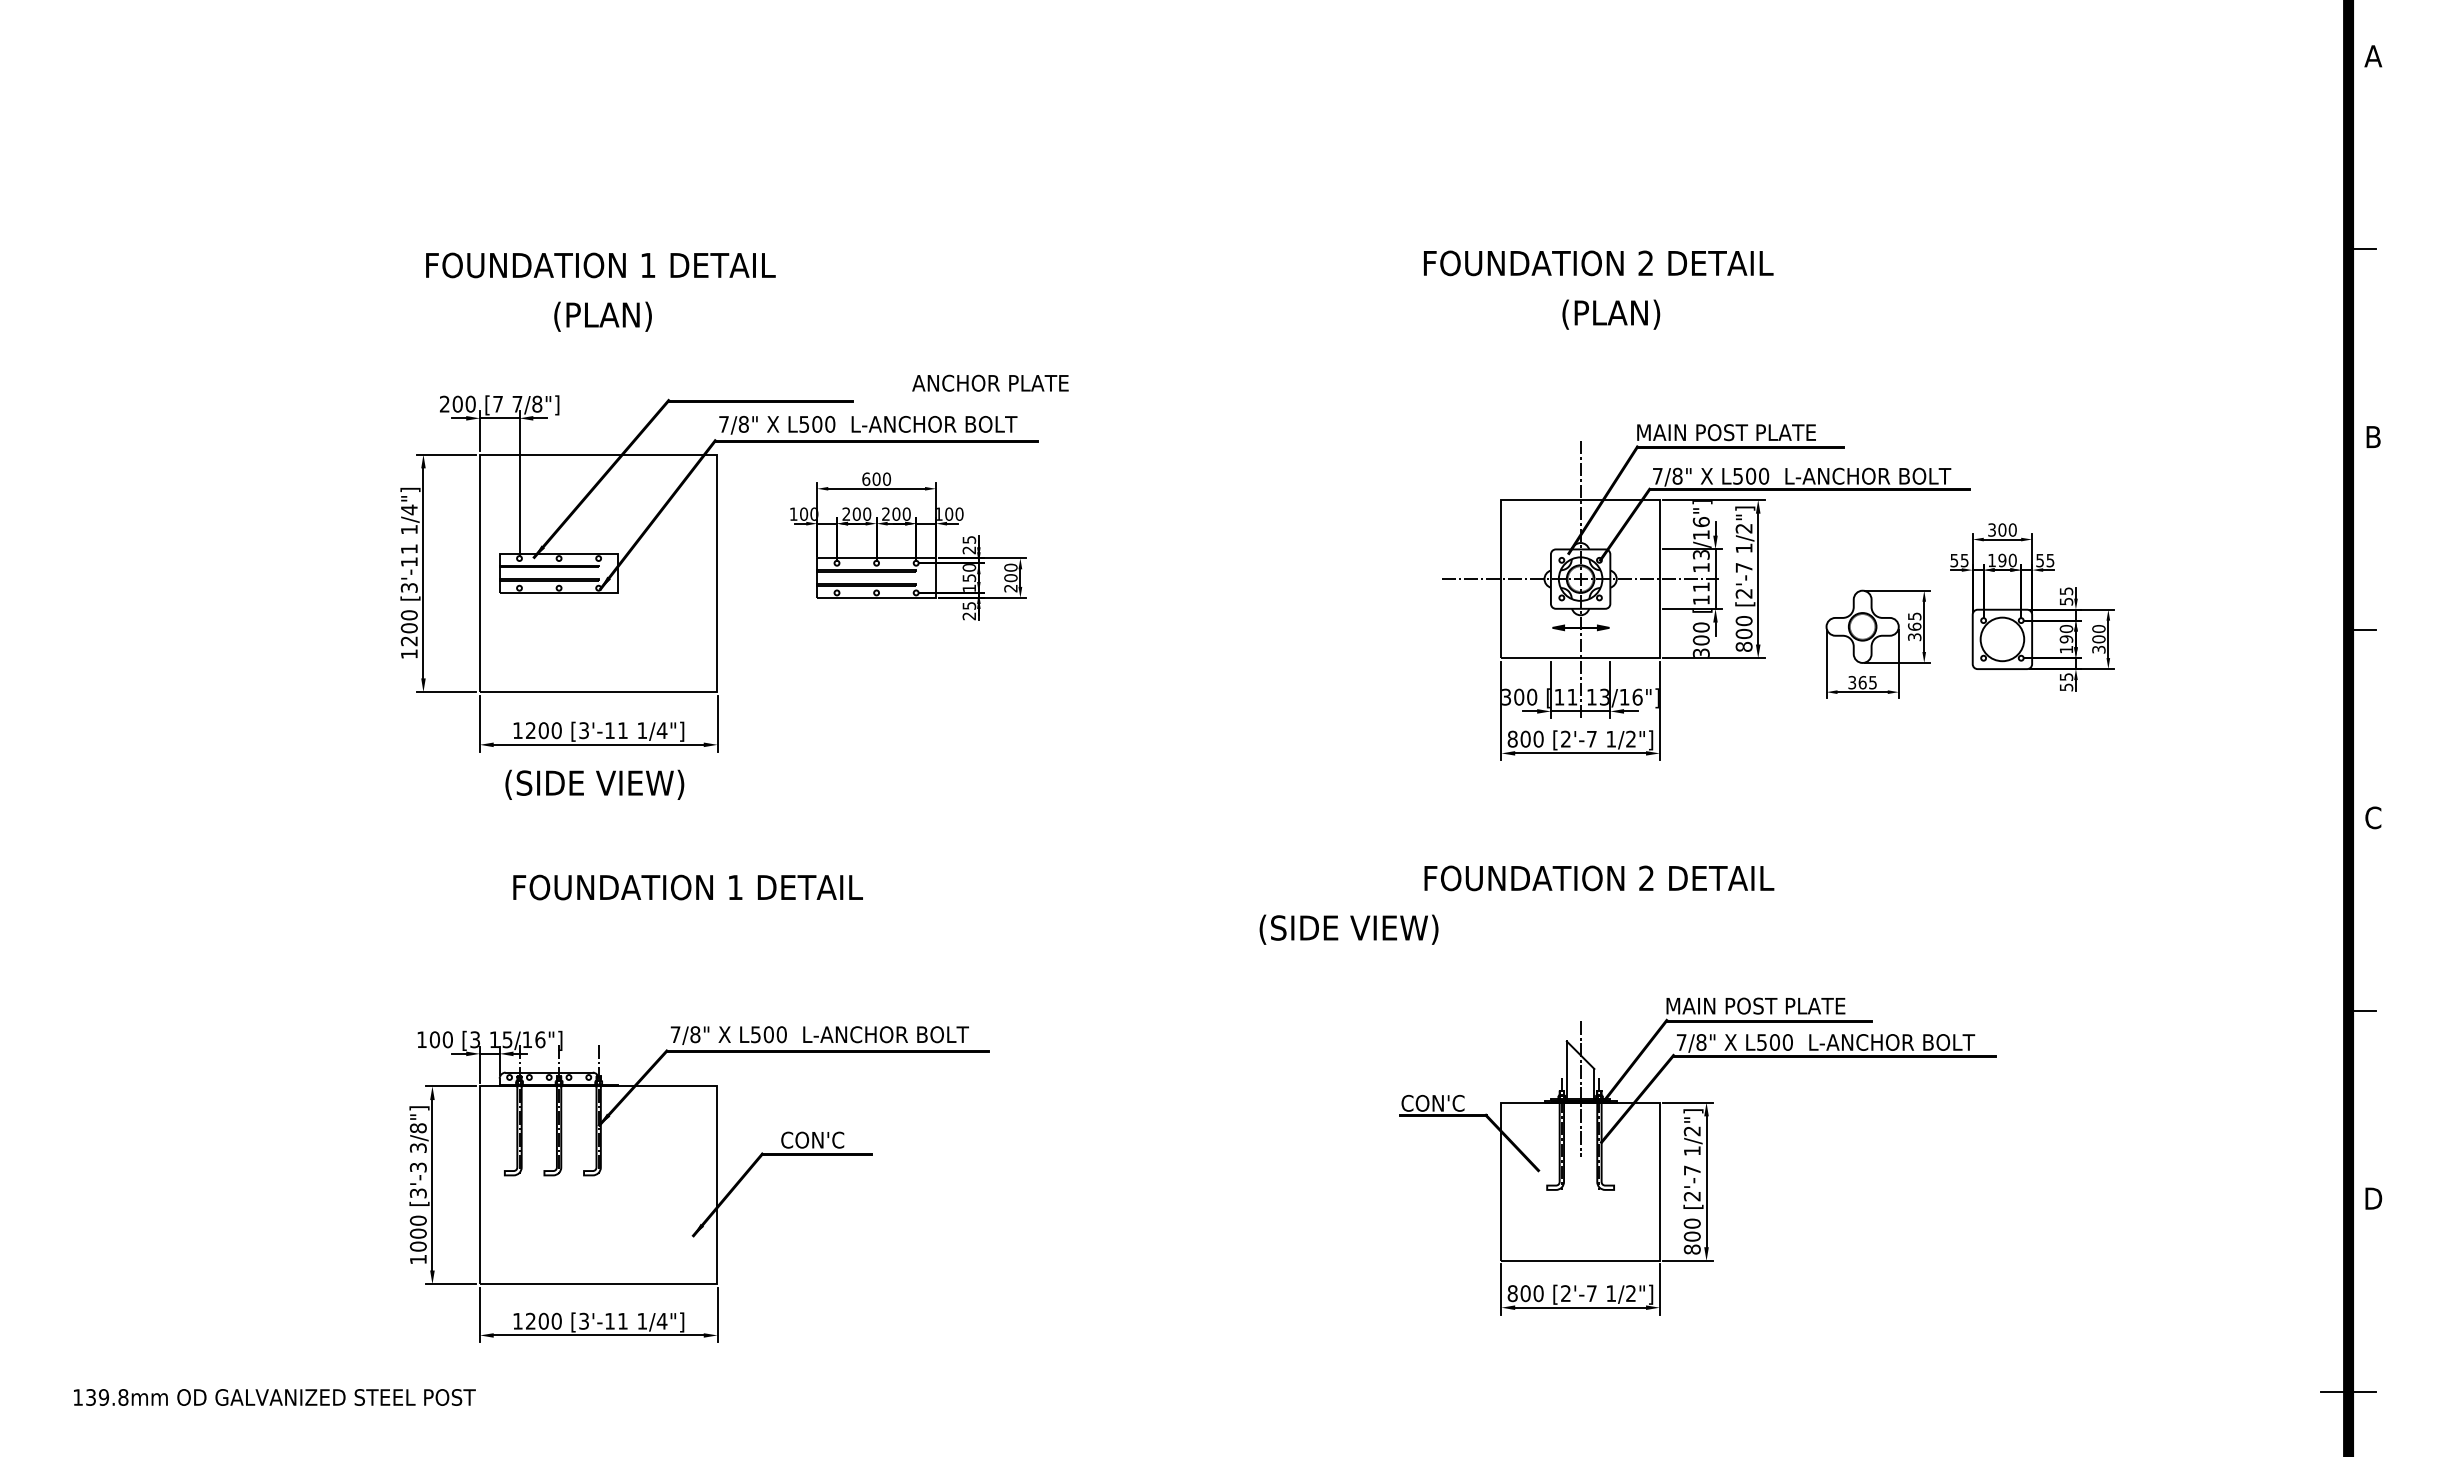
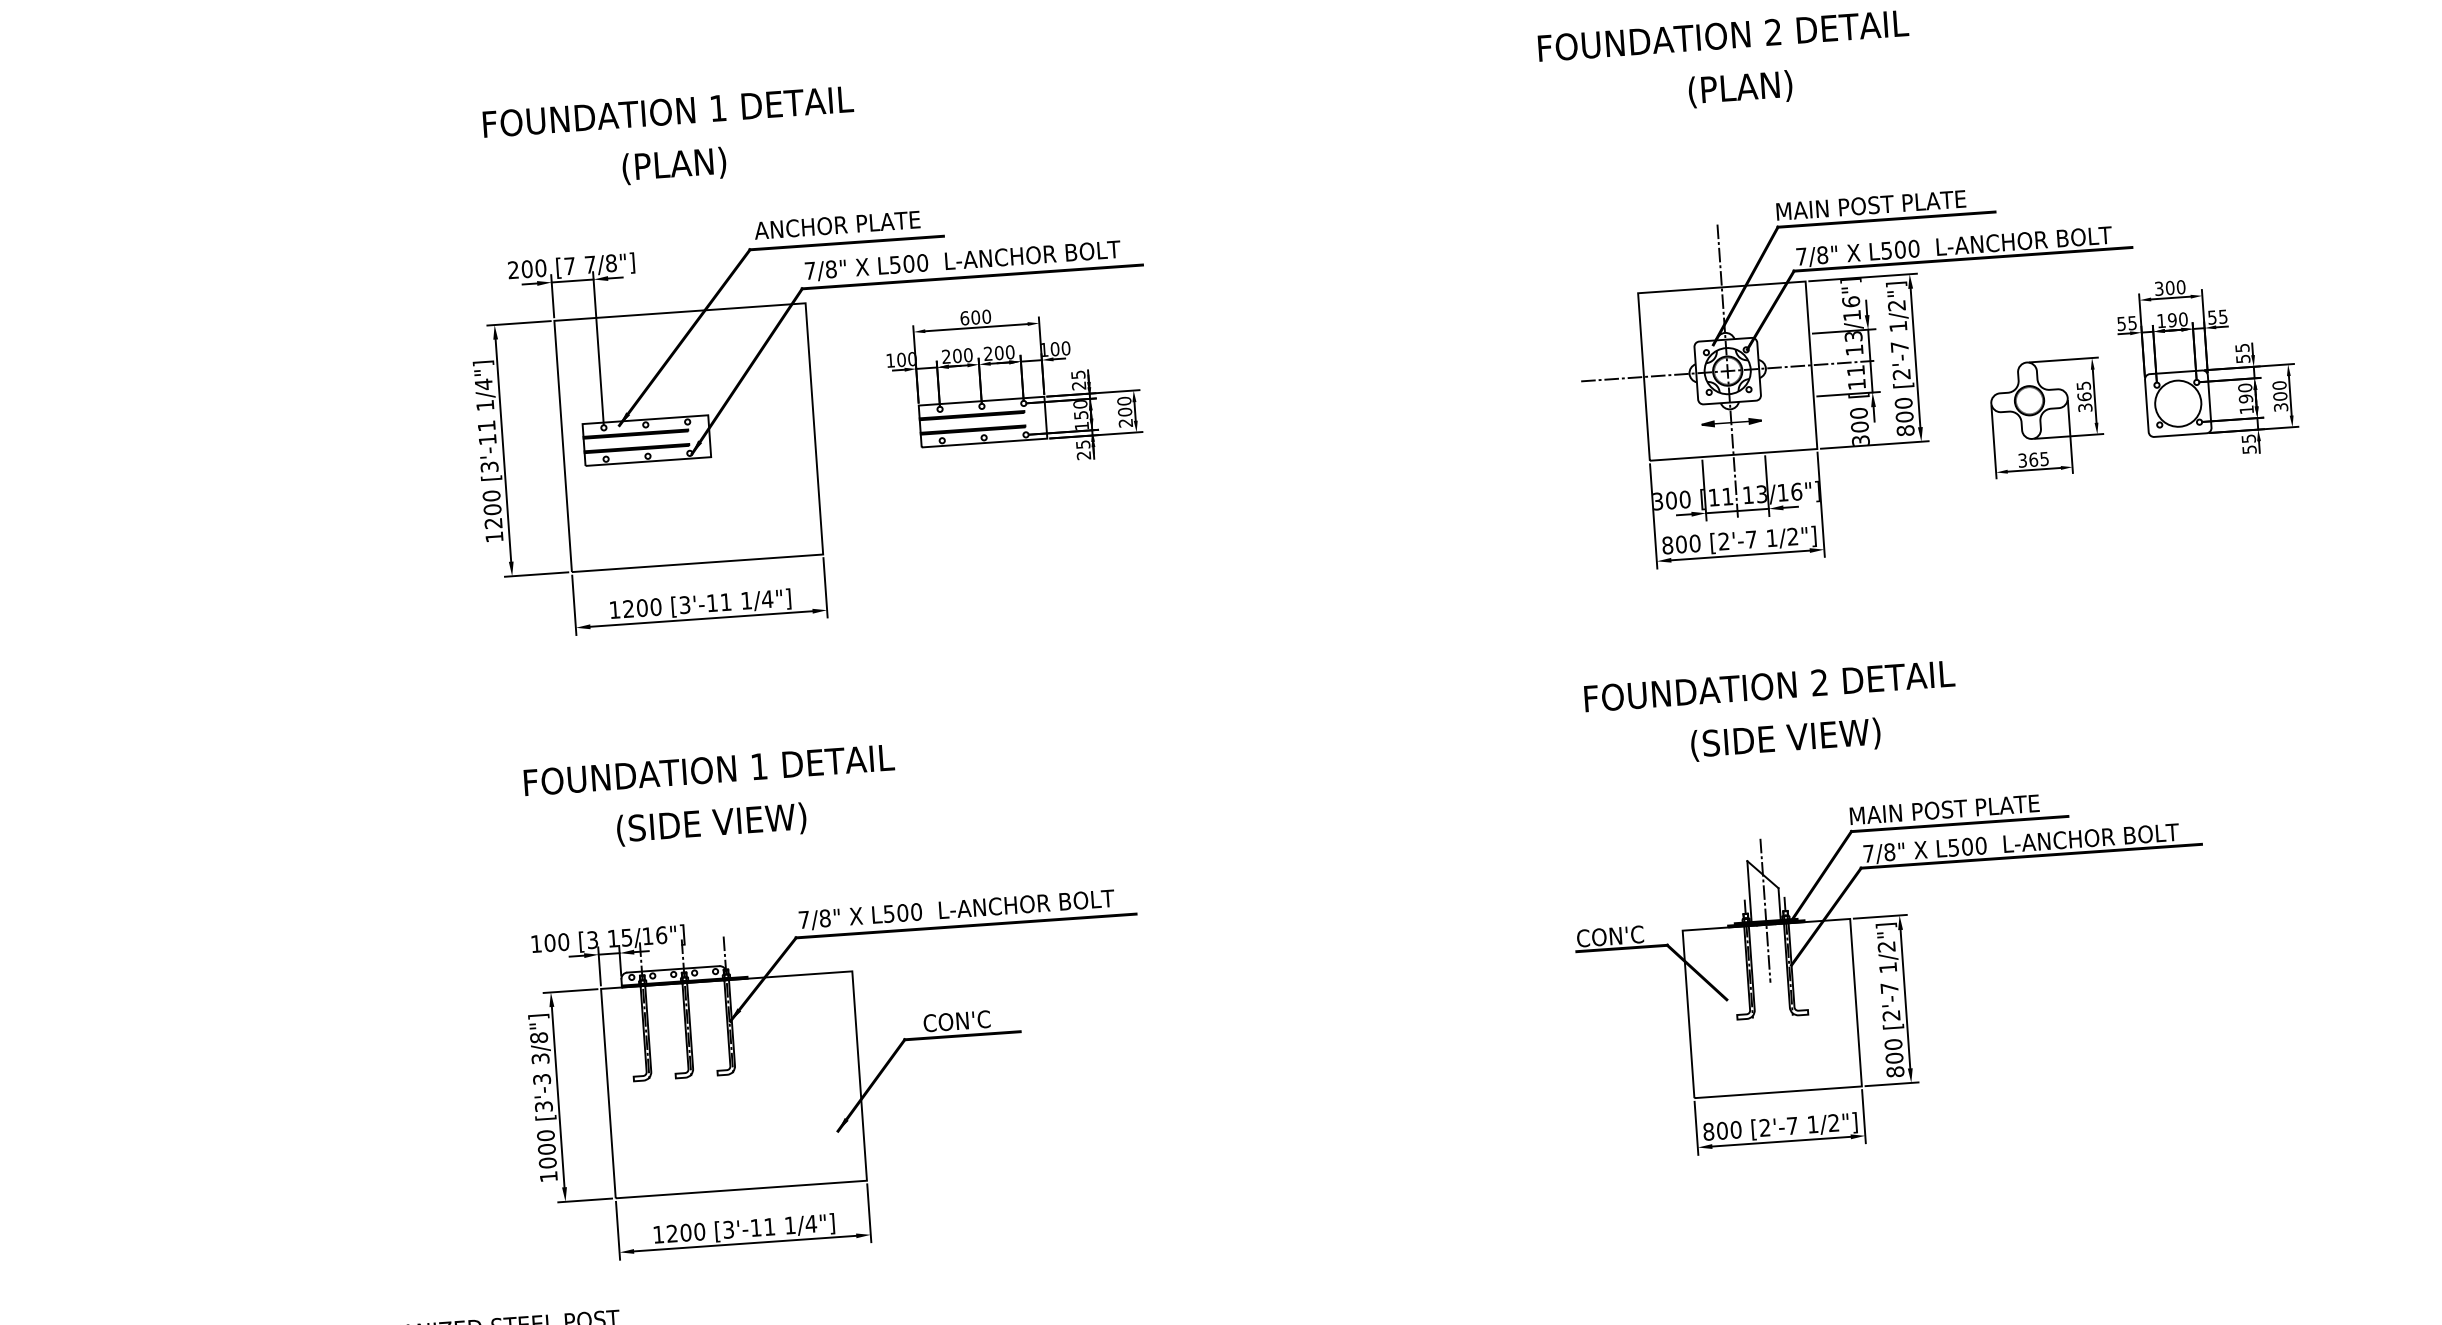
text: (990, 382) -> (837, 224), moved
text: (594, 784) -> (711, 824), moved
text: (687, 887) -> (708, 770), moved
text: (1348, 929) -> (1785, 739), moved

